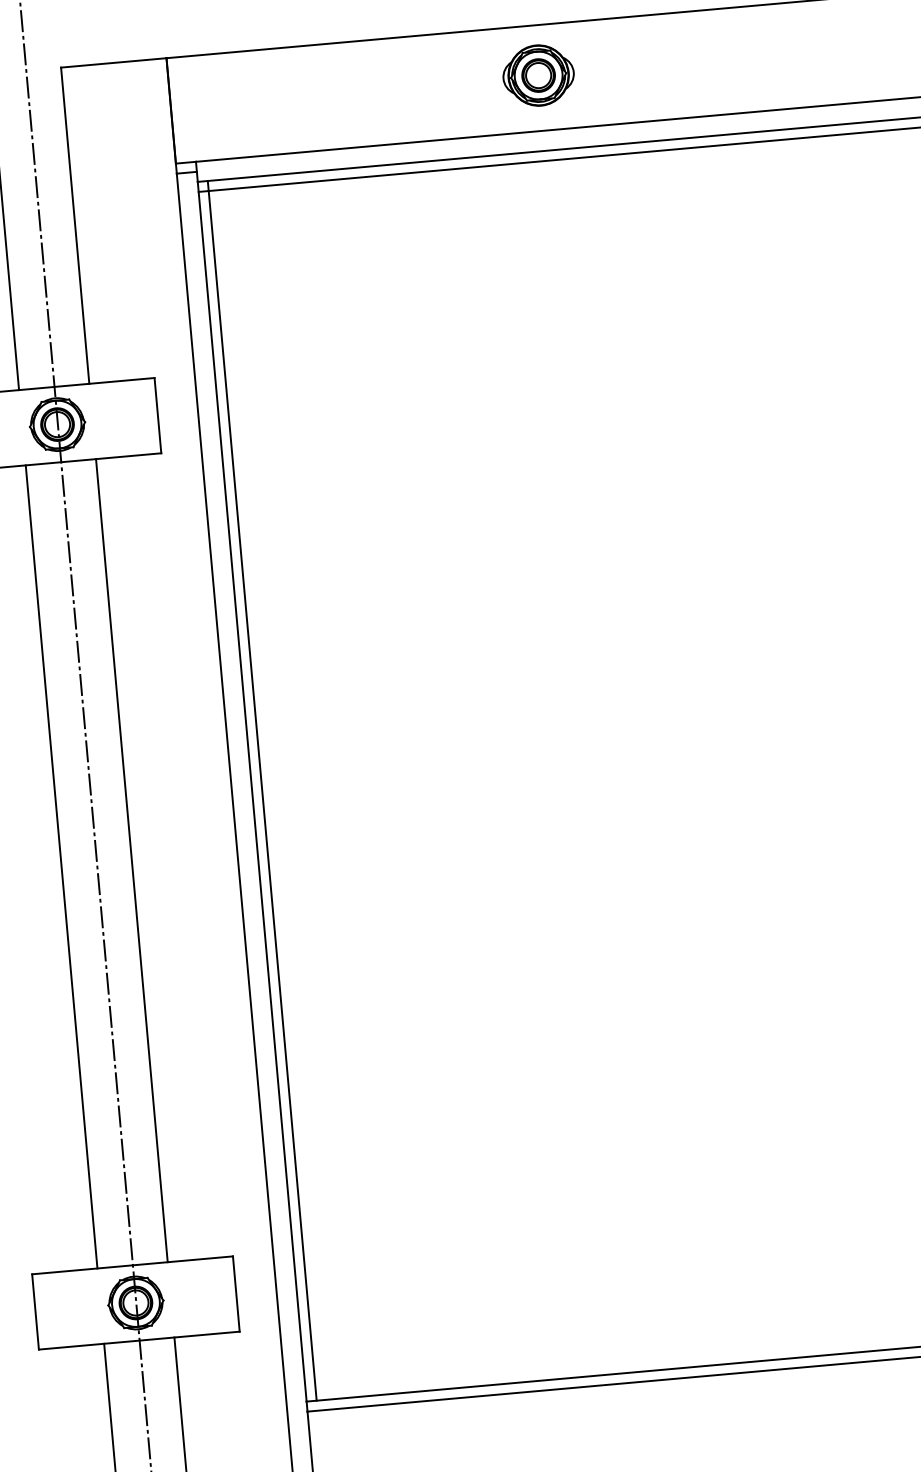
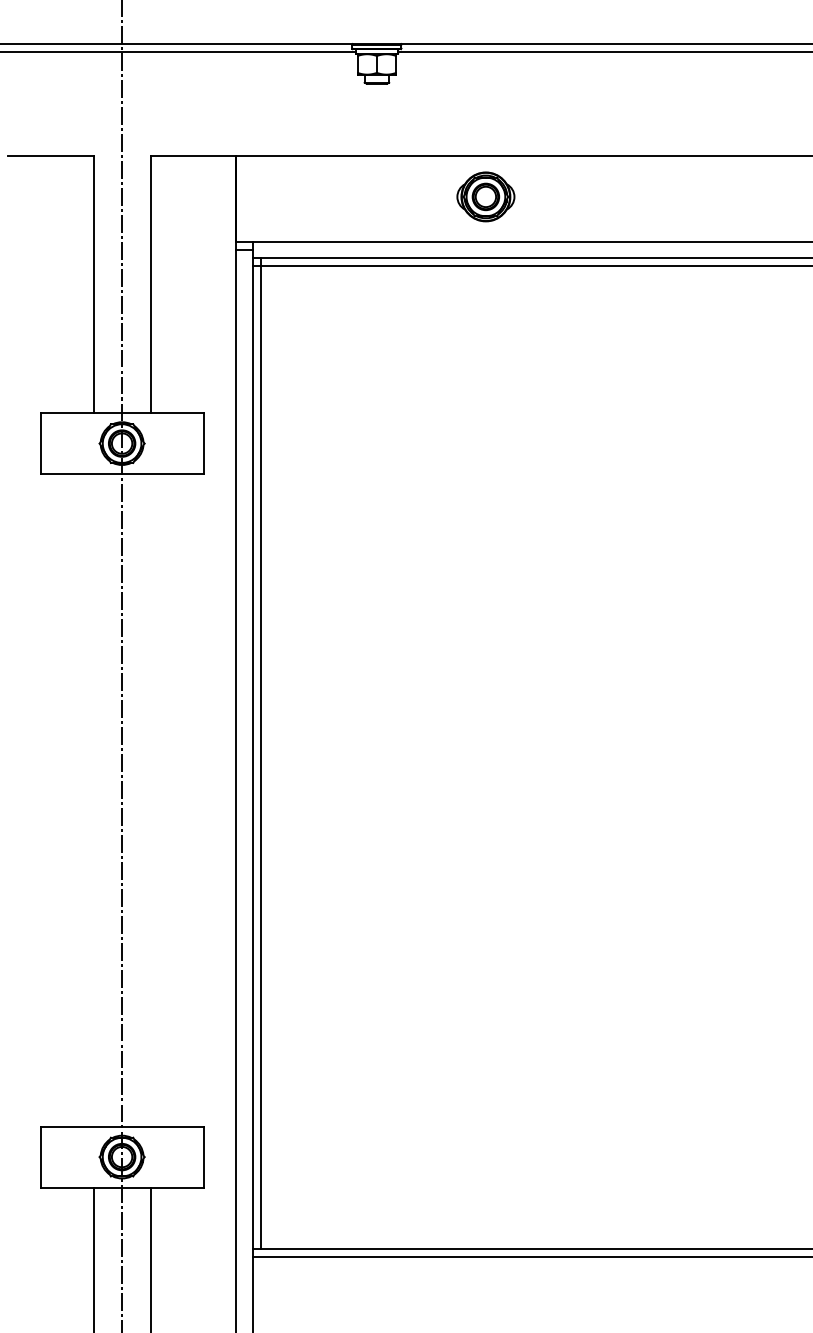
part: (538, 75) -> (485, 196), moved
line: (131, 860) -> (150, 800), removed
line: (61, 867) -> (93, 800), removed

